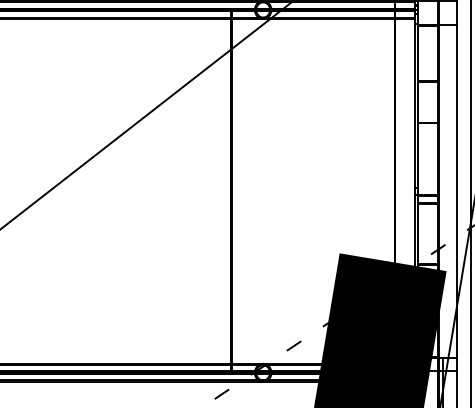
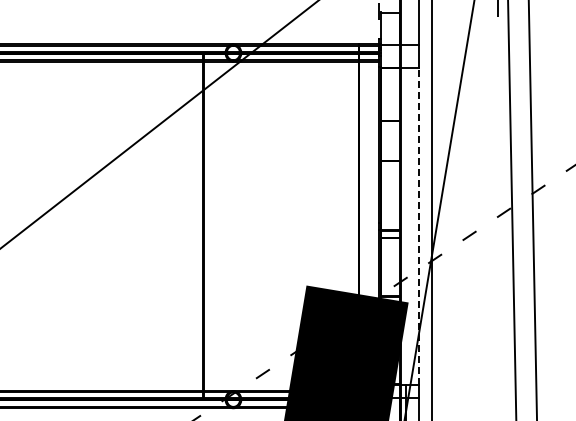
line: (456, 191) -> (418, 226), solid -> dashed

